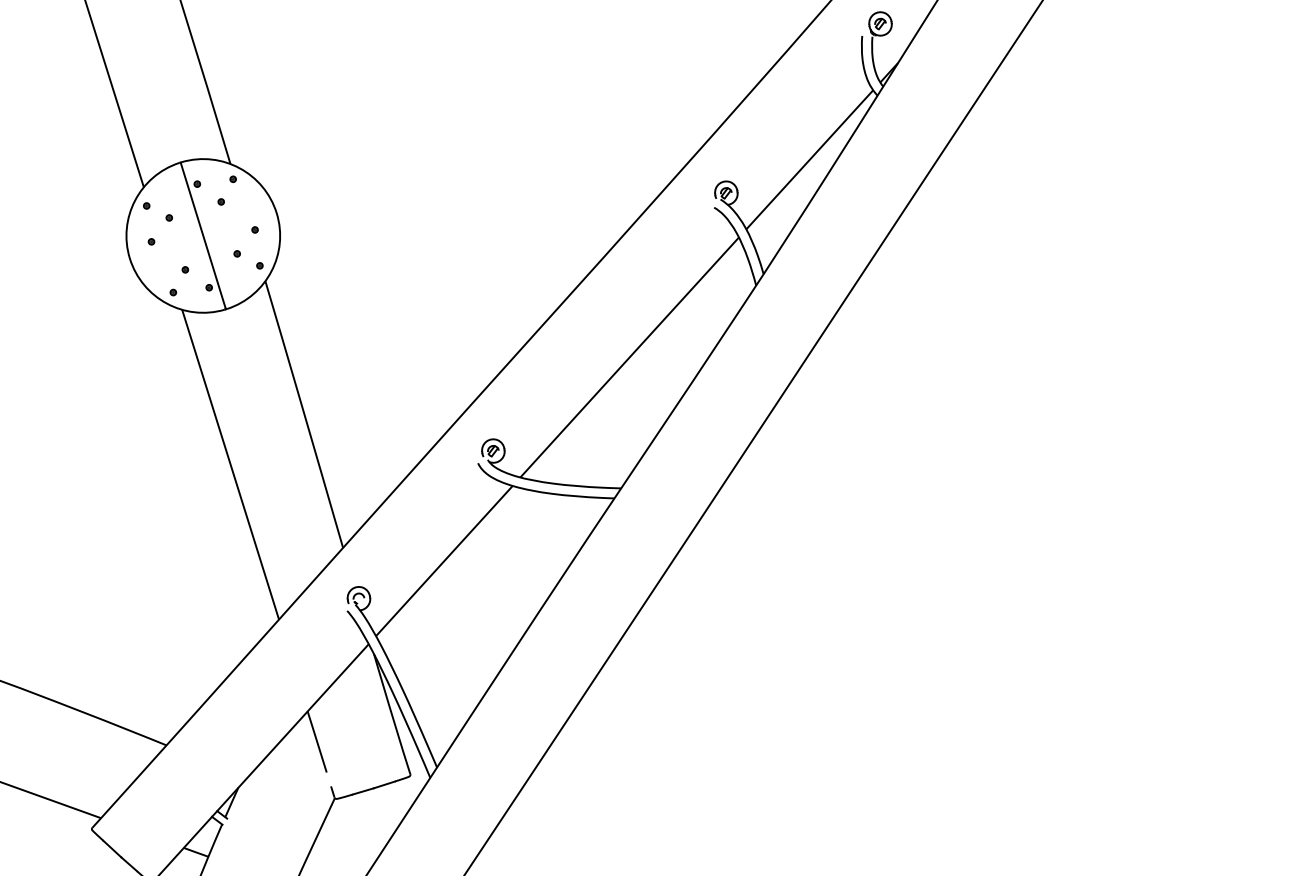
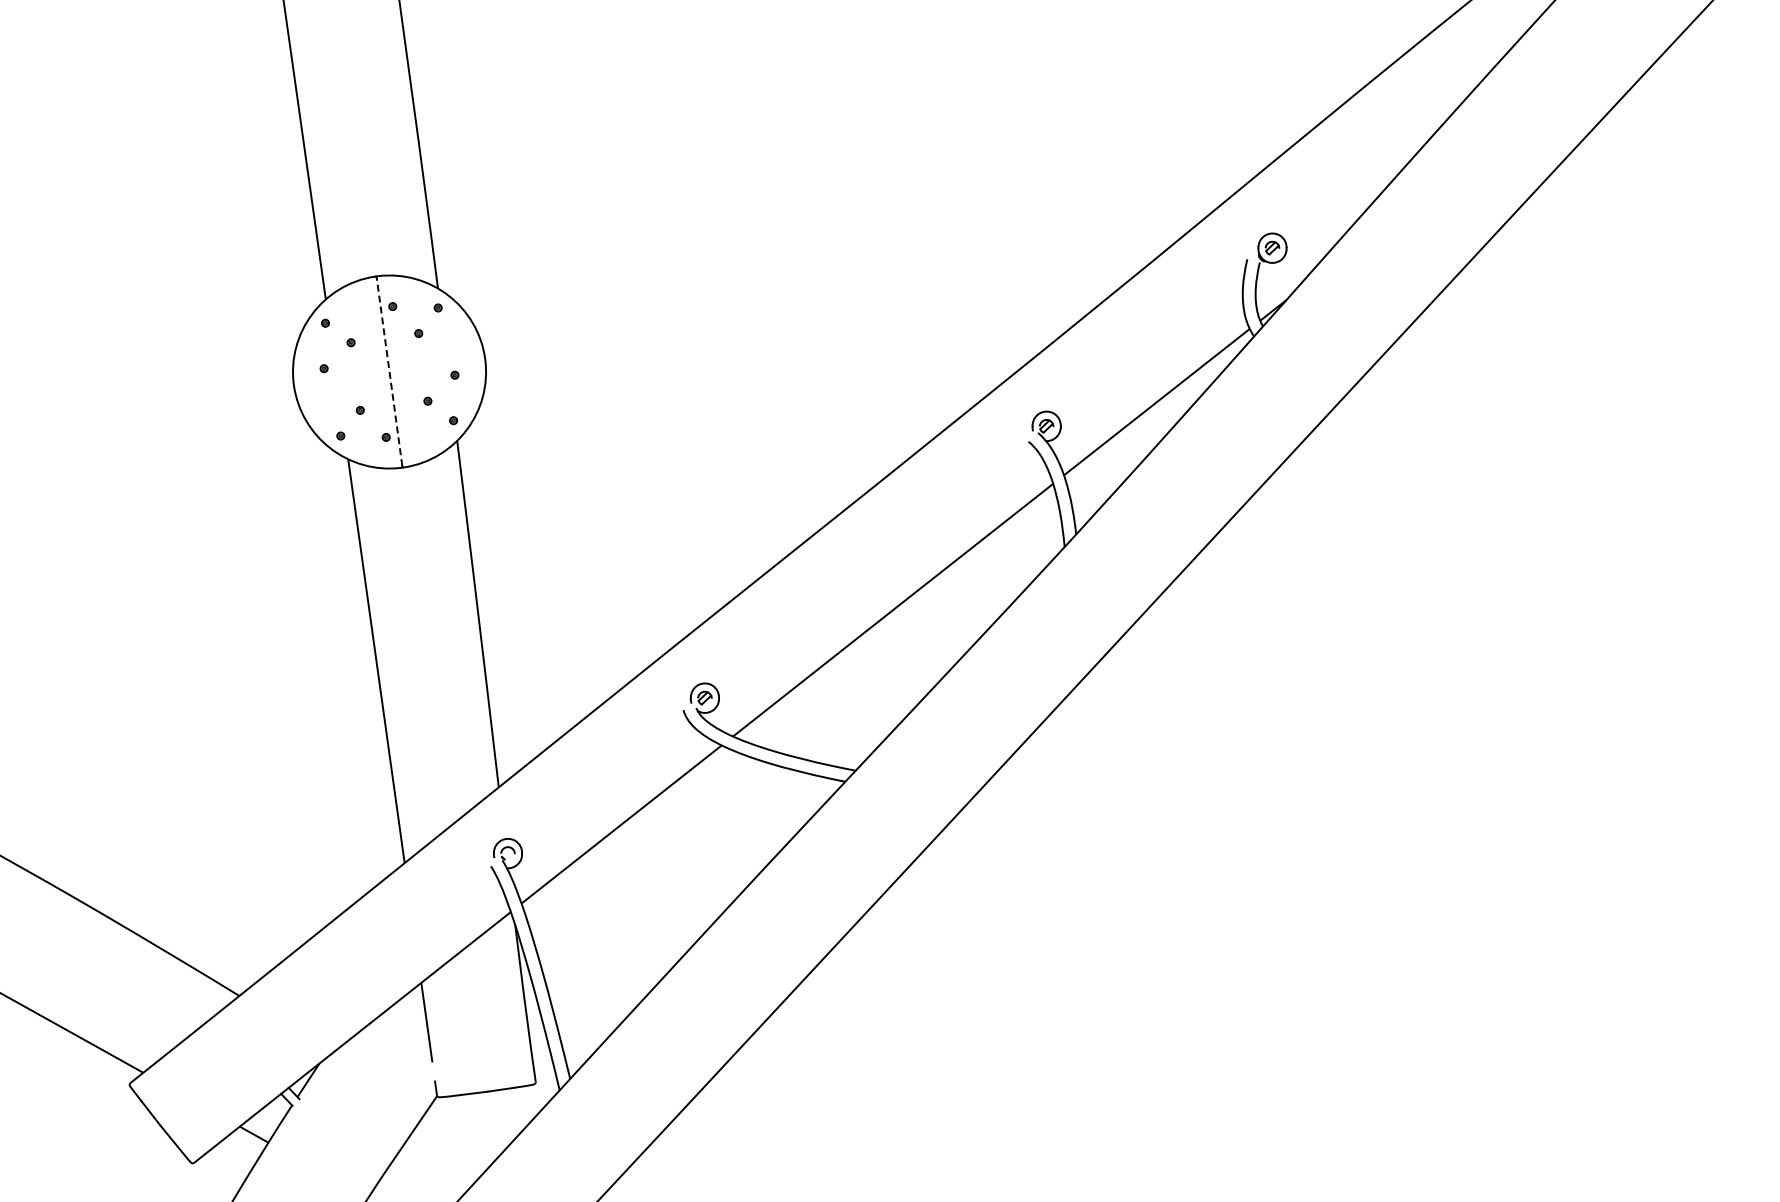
line: (203, 236) -> (389, 372), solid -> dashed

